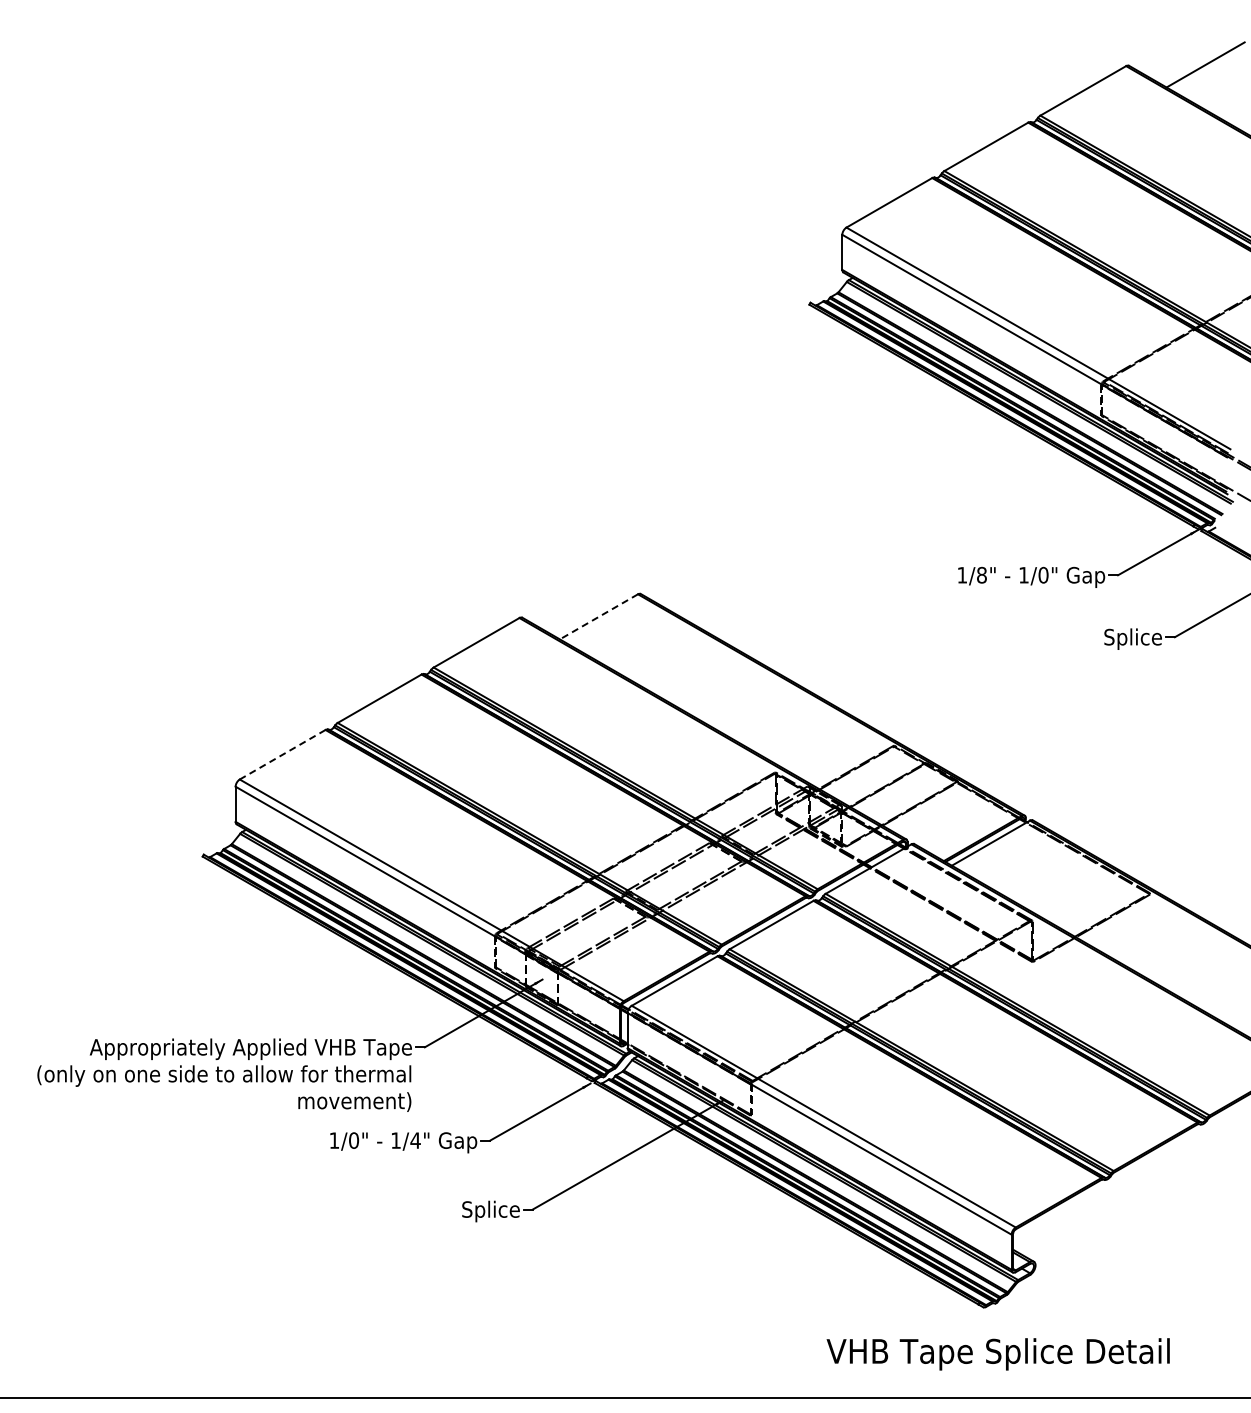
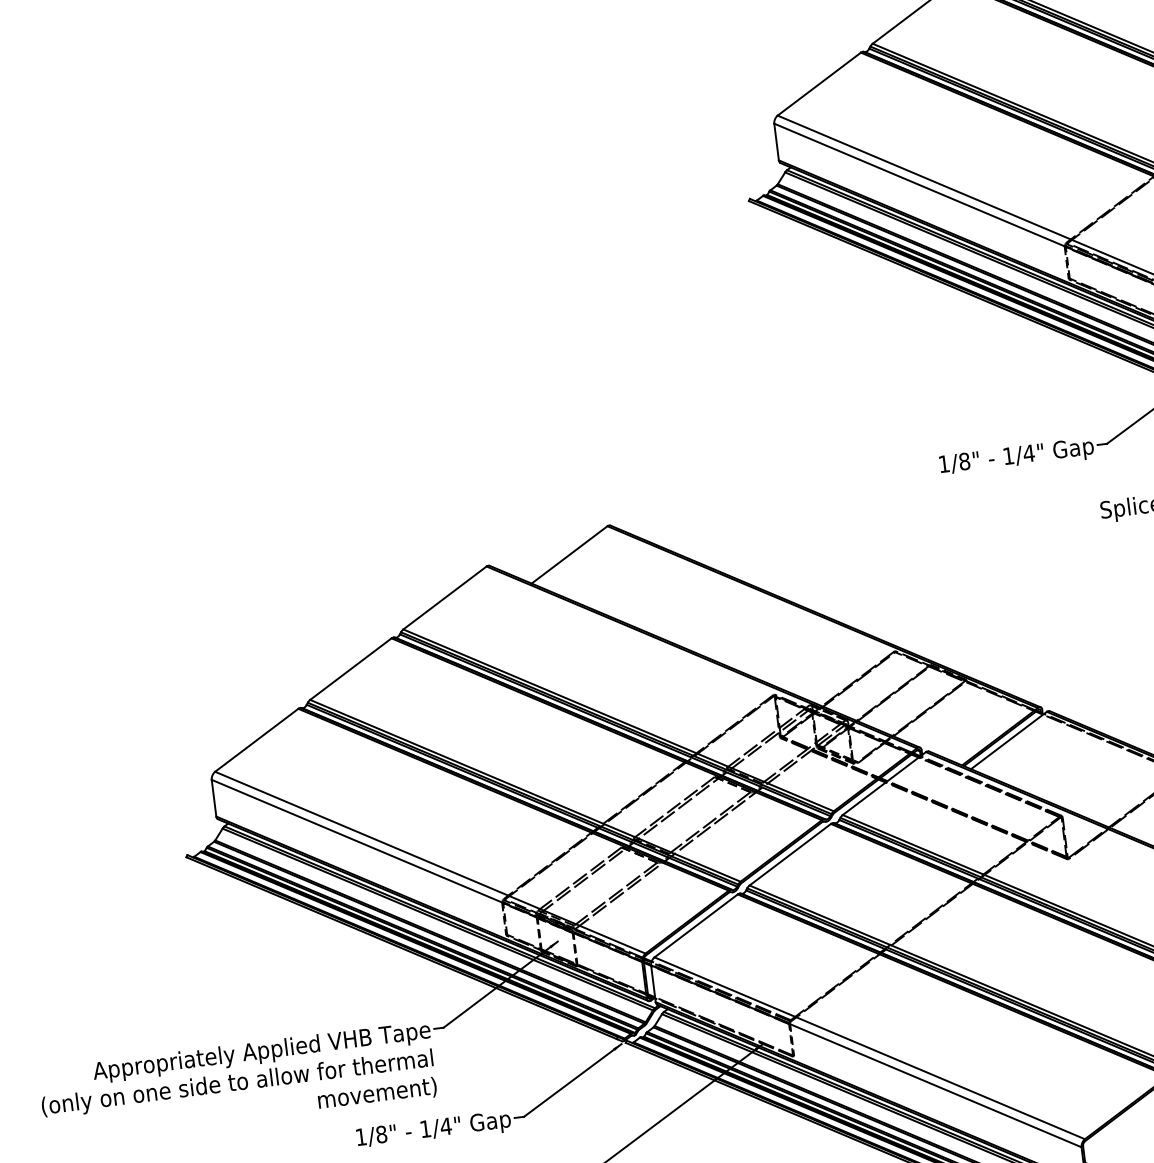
text: (1043, 574) -> (1028, 452), 1/0" -> 1/4"
line: (598, 617) -> (569, 555), dashed -> solid
line: (282, 754) -> (256, 740), dashed -> solid
text: (354, 1140) -> (382, 1134), 1/0" -> 1/8"

